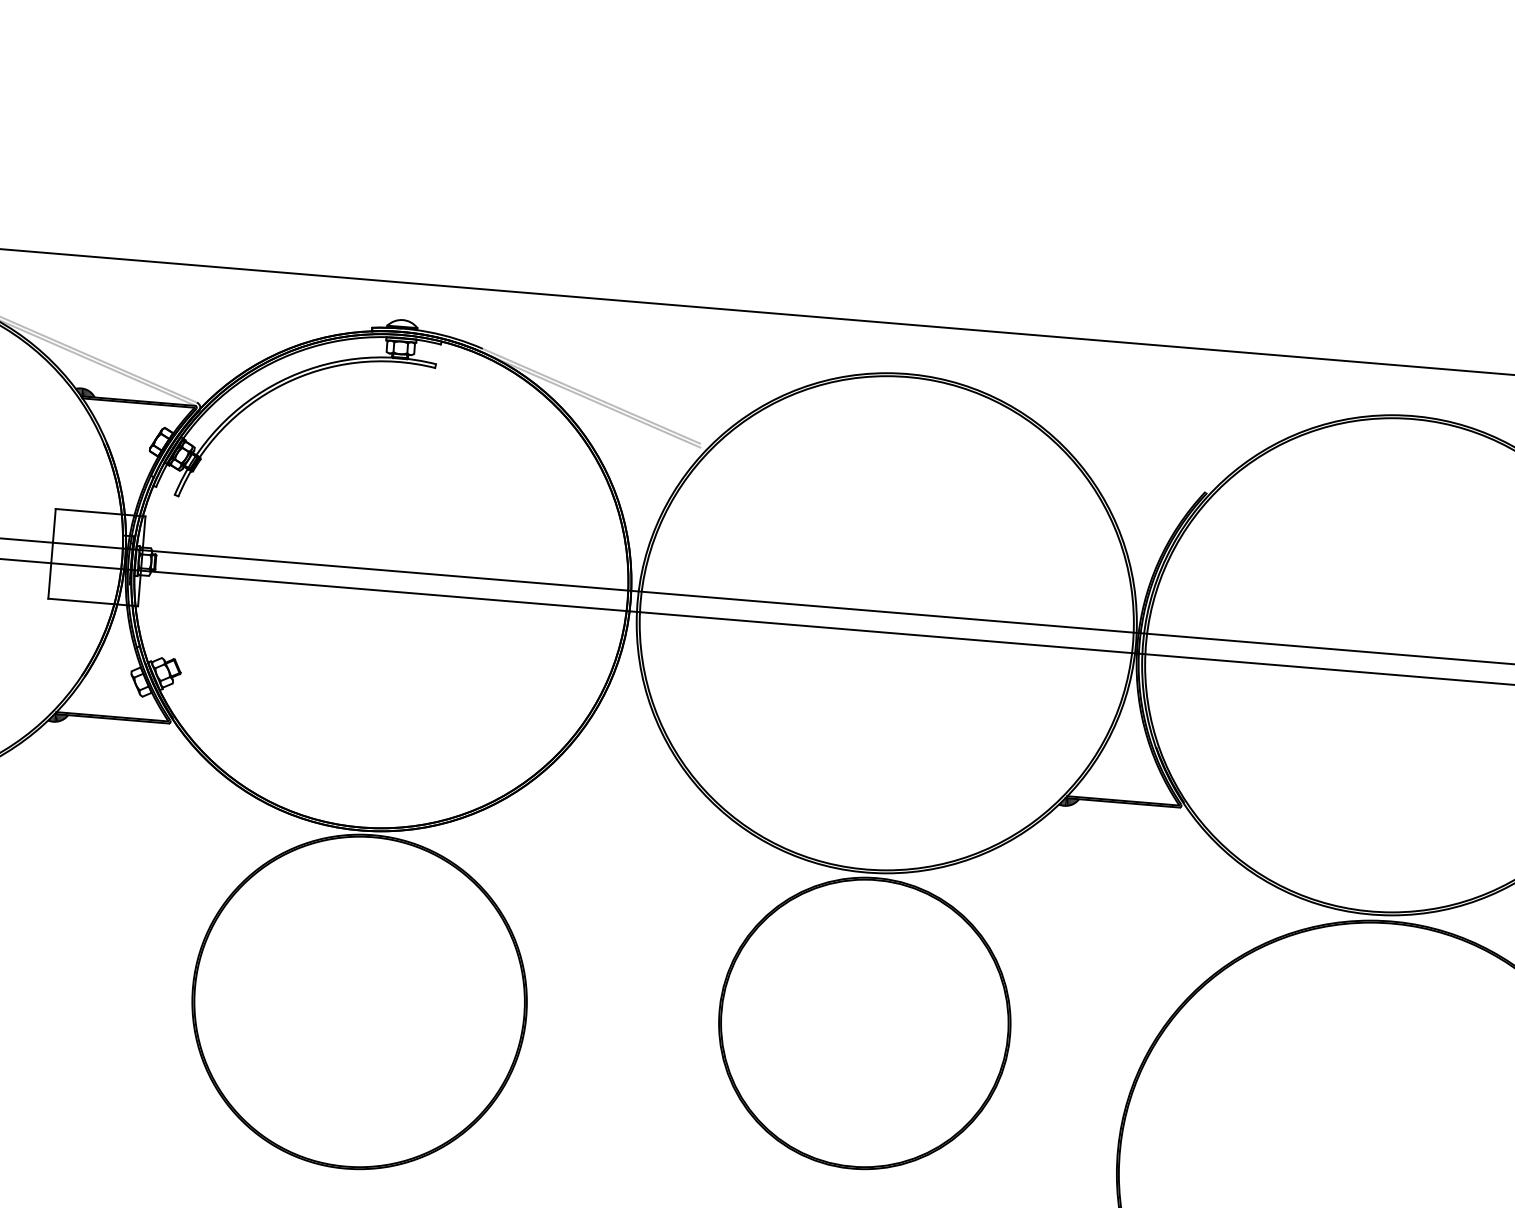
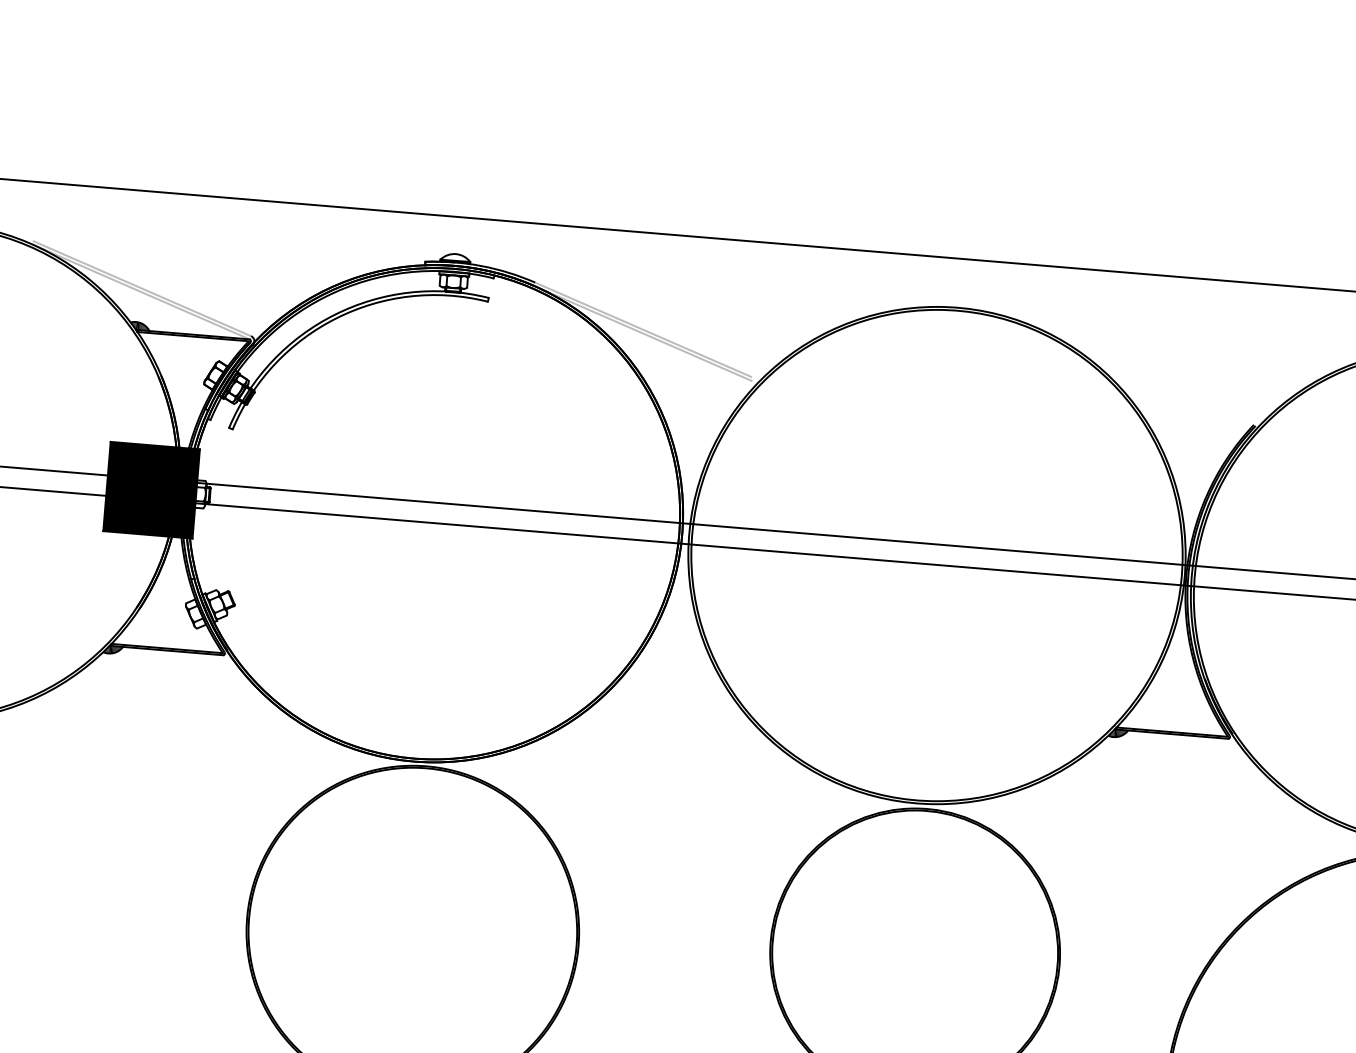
fill: (96, 557) -> (151, 490), added

